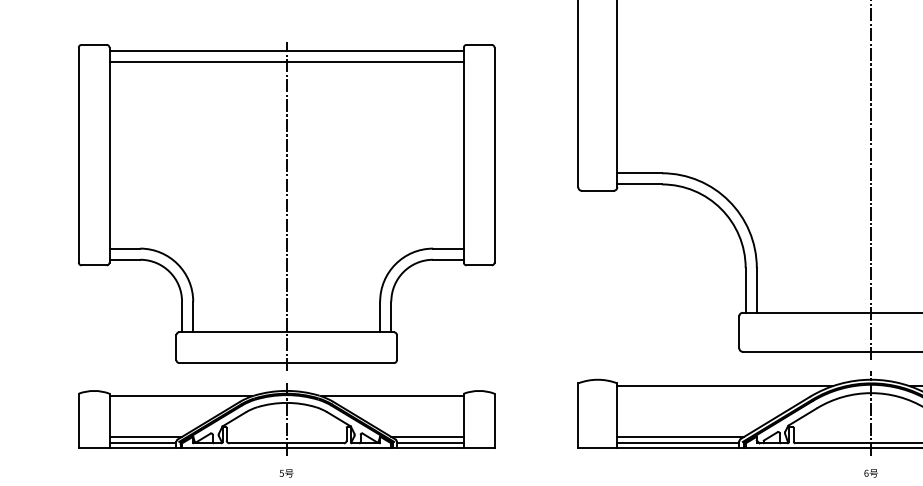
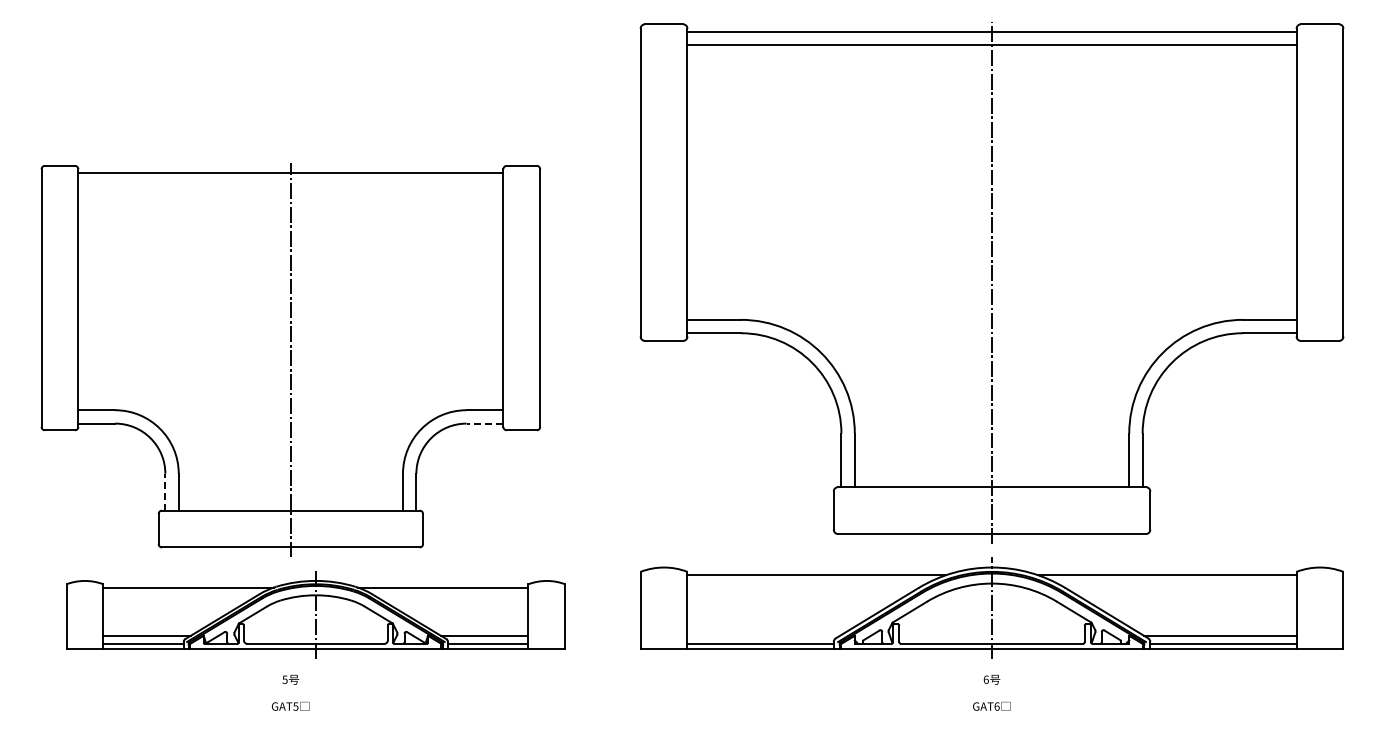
line: (286, 61) -> (290, 185), removed
line: (448, 259) -> (484, 423), solid -> dashed
line: (182, 316) -> (165, 491), solid -> dashed
part: (286, 418) -> (315, 614), moved
line: (680, 436) -> (763, 635), removed

